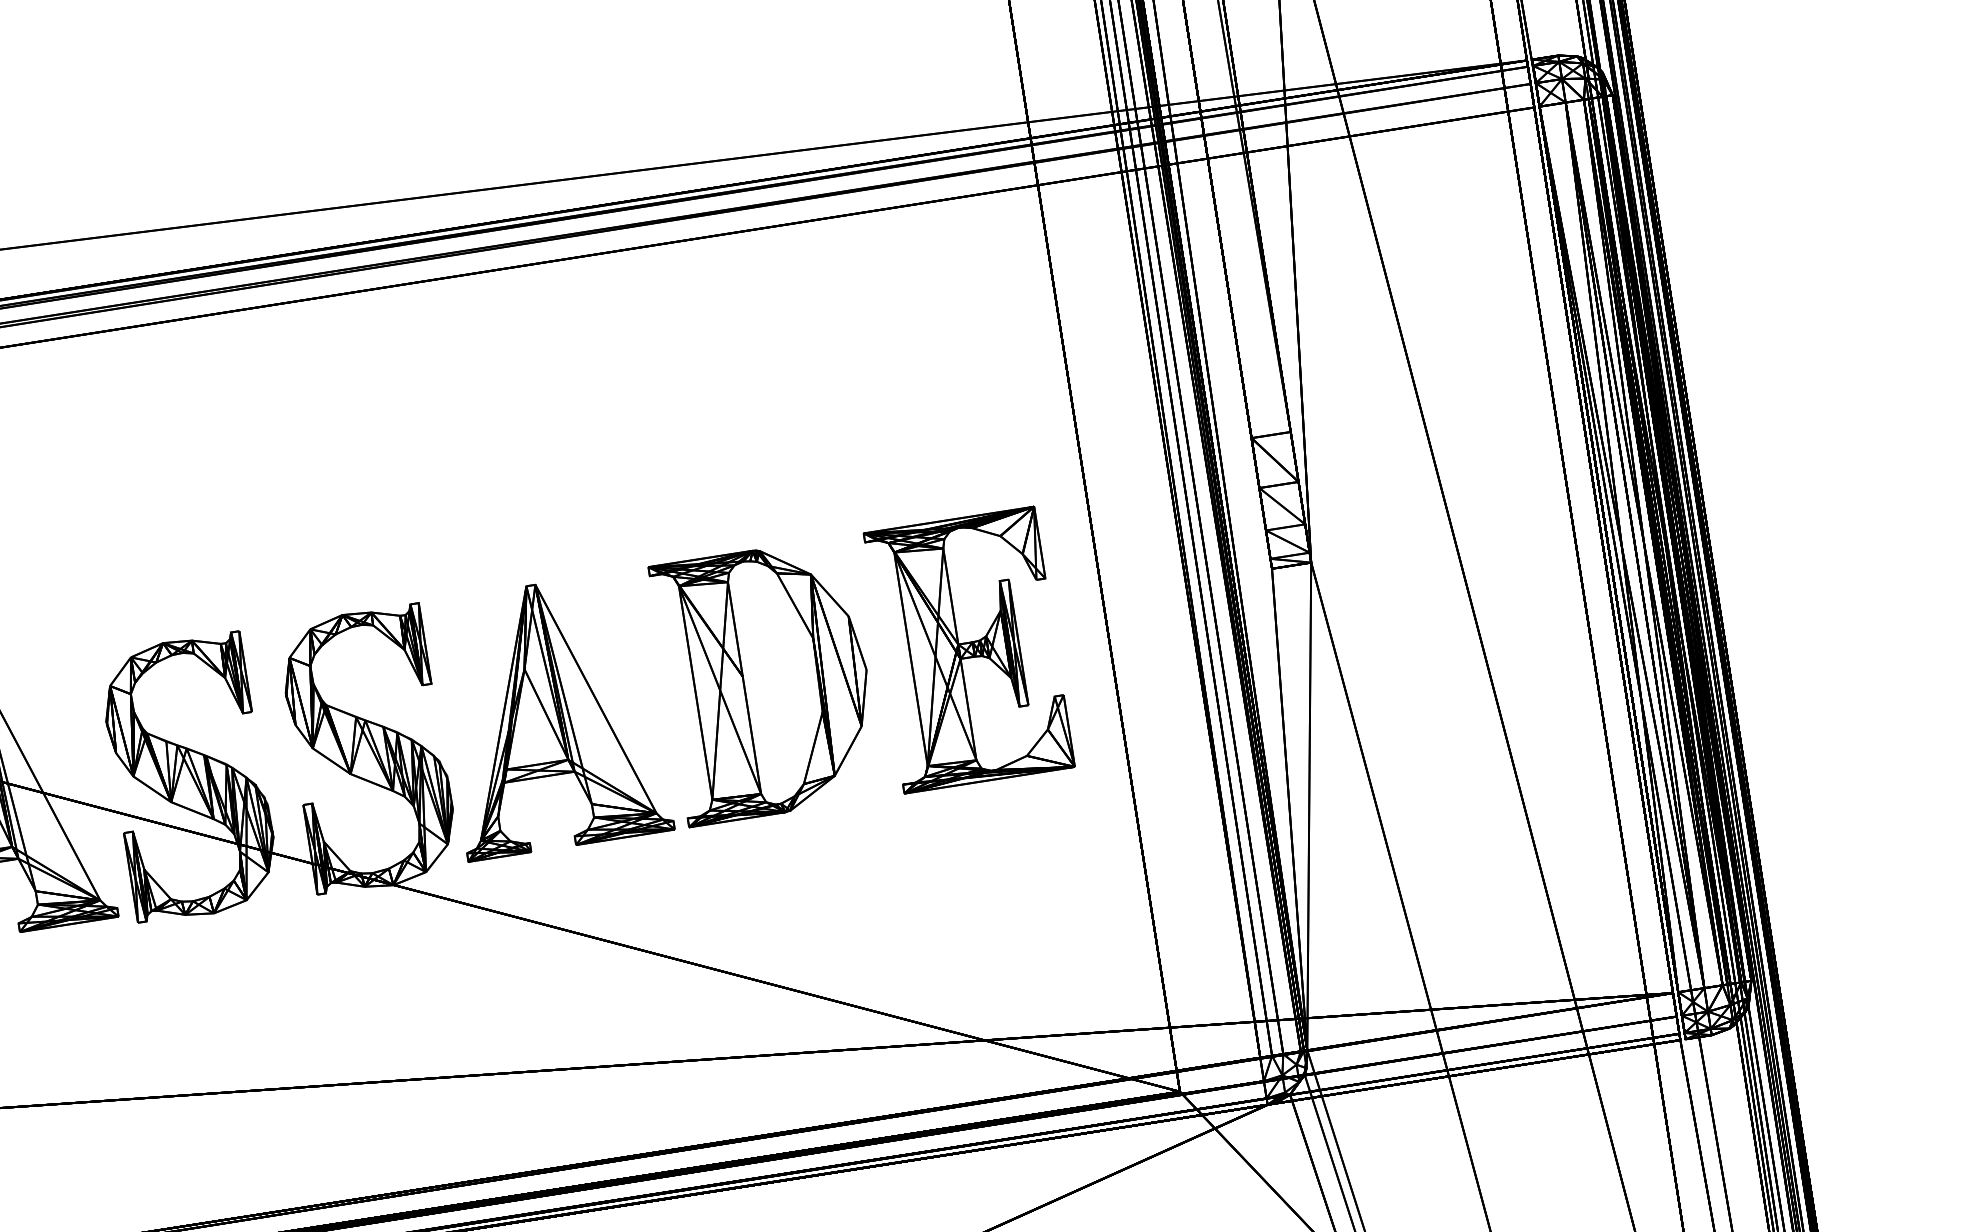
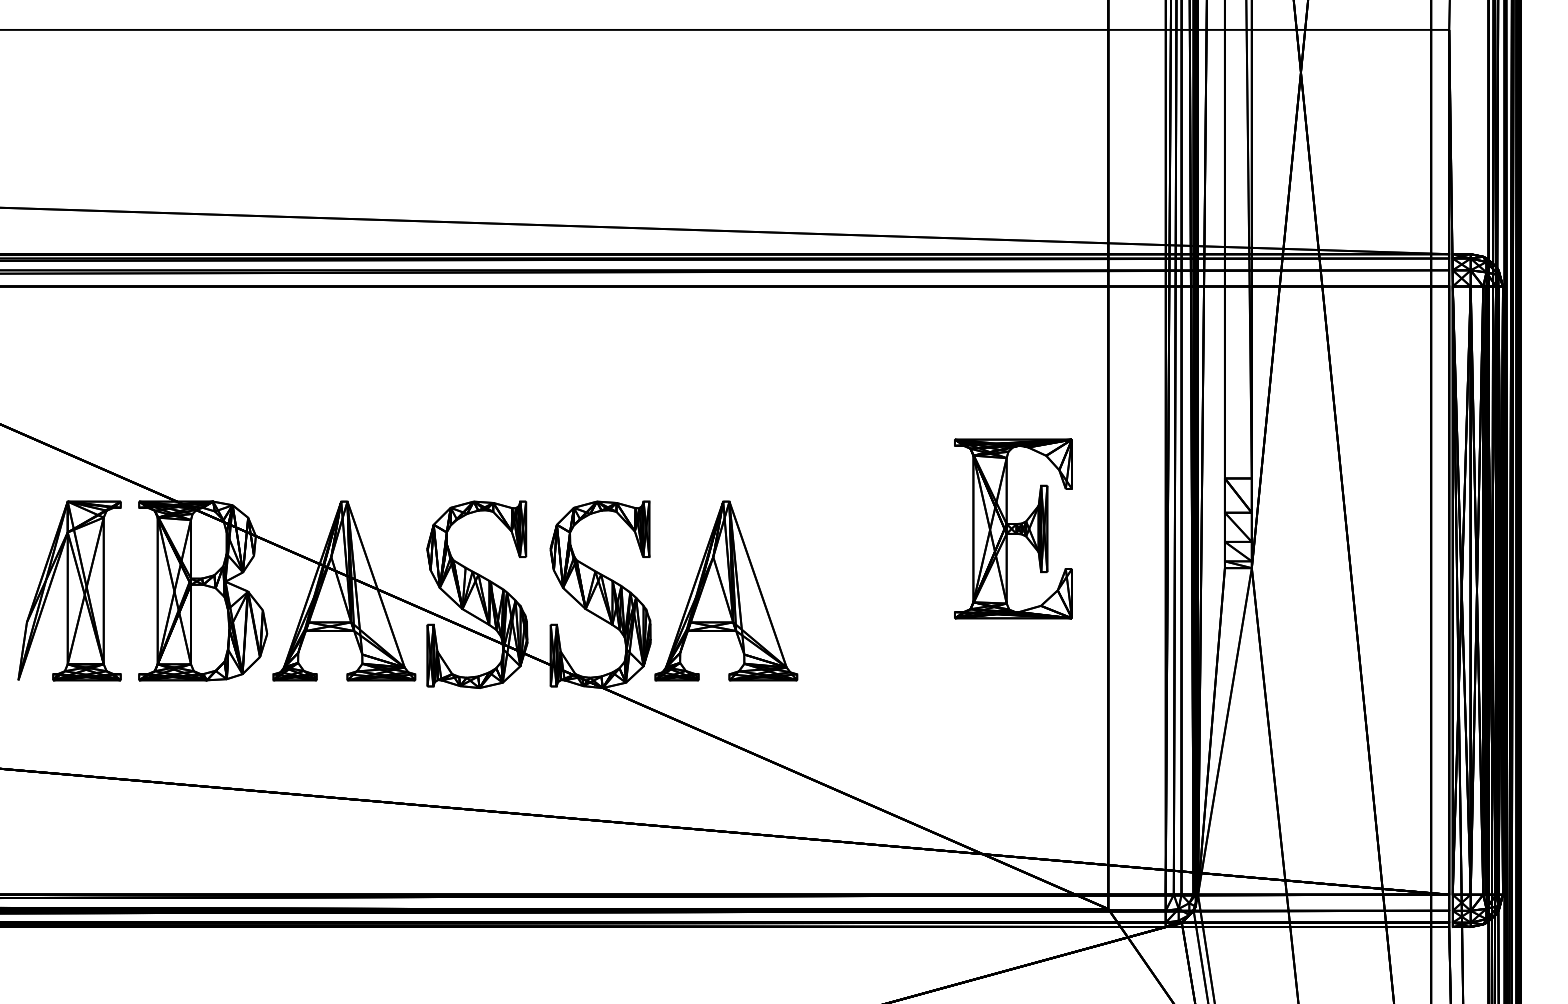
part: (969, 649) -> (1013, 528), moved
part: (766, 681) -> (874, 590), removed

